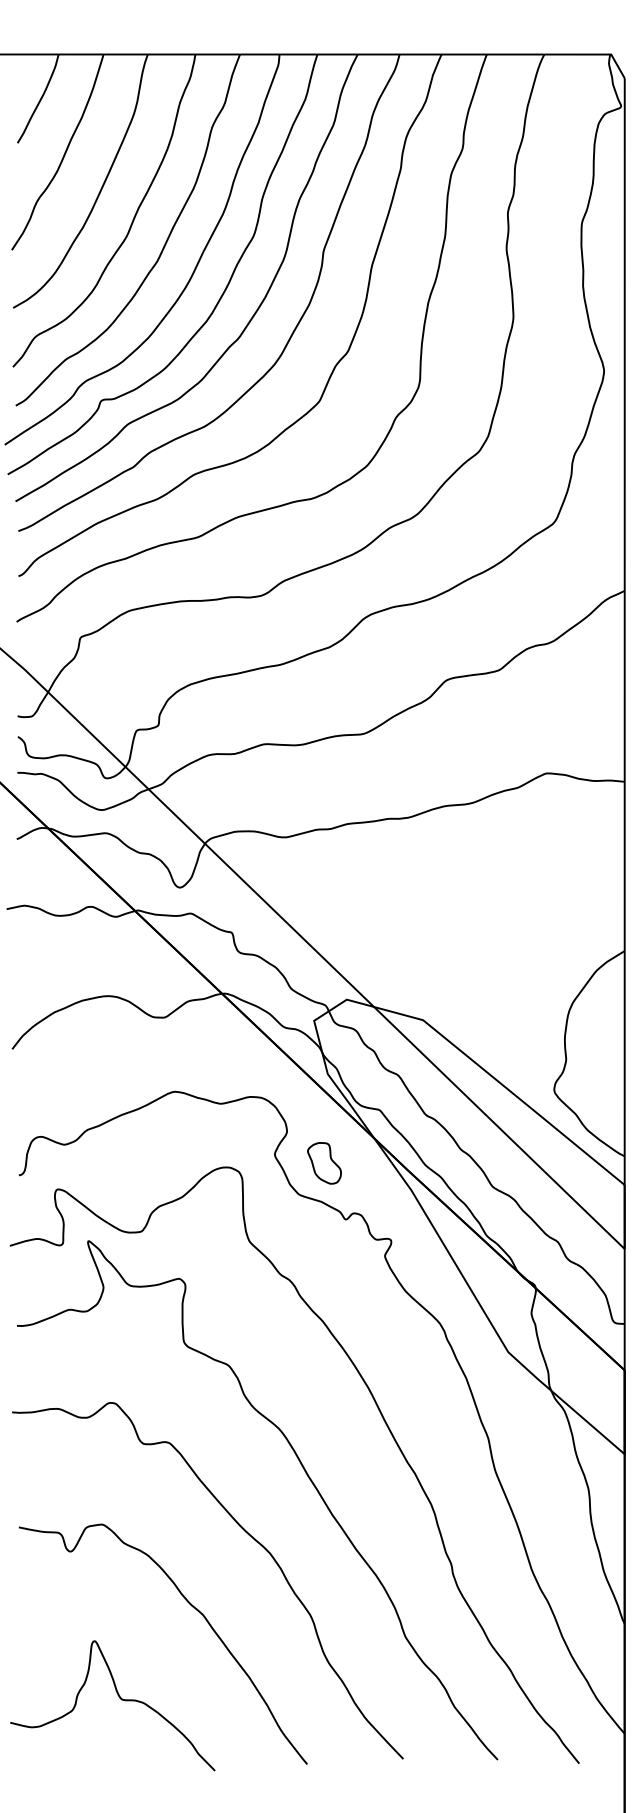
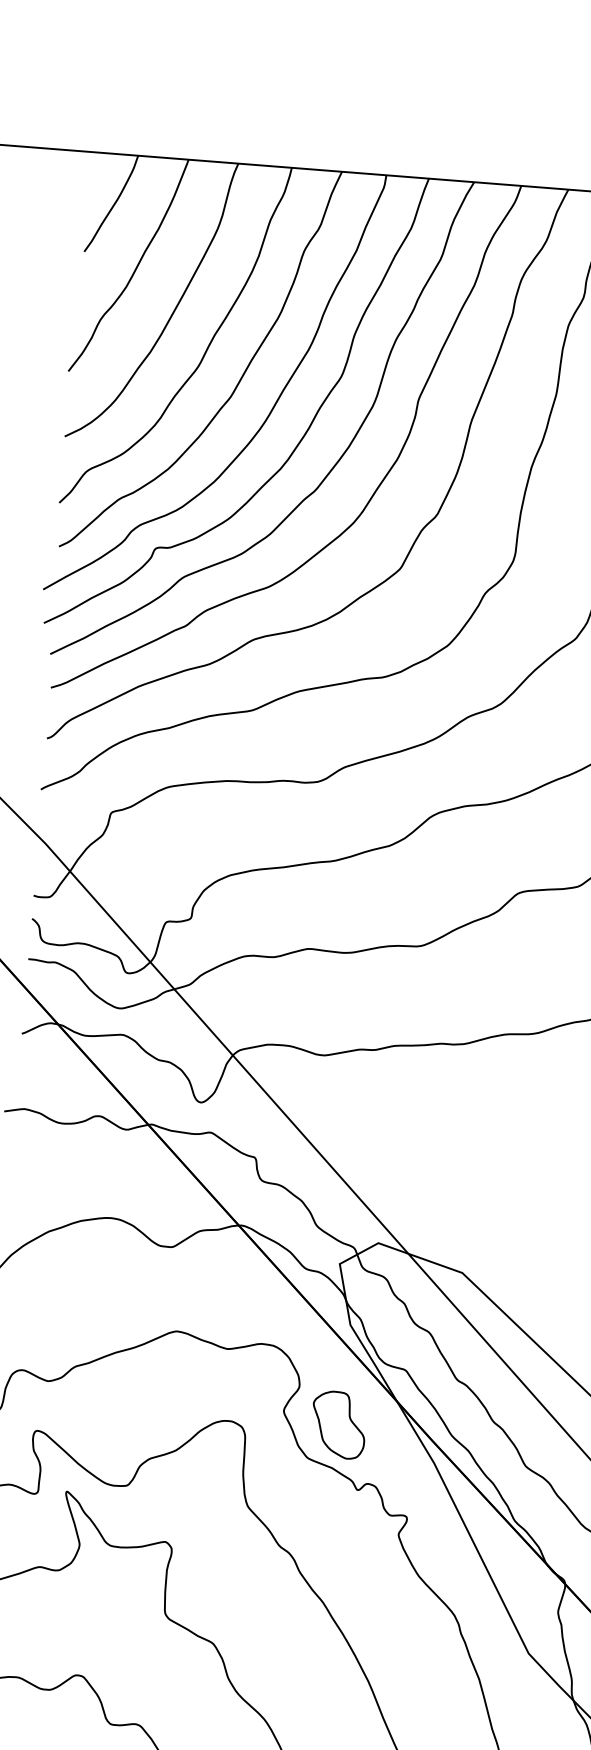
part: (324, 1163) -> (338, 1425), size x1.43

